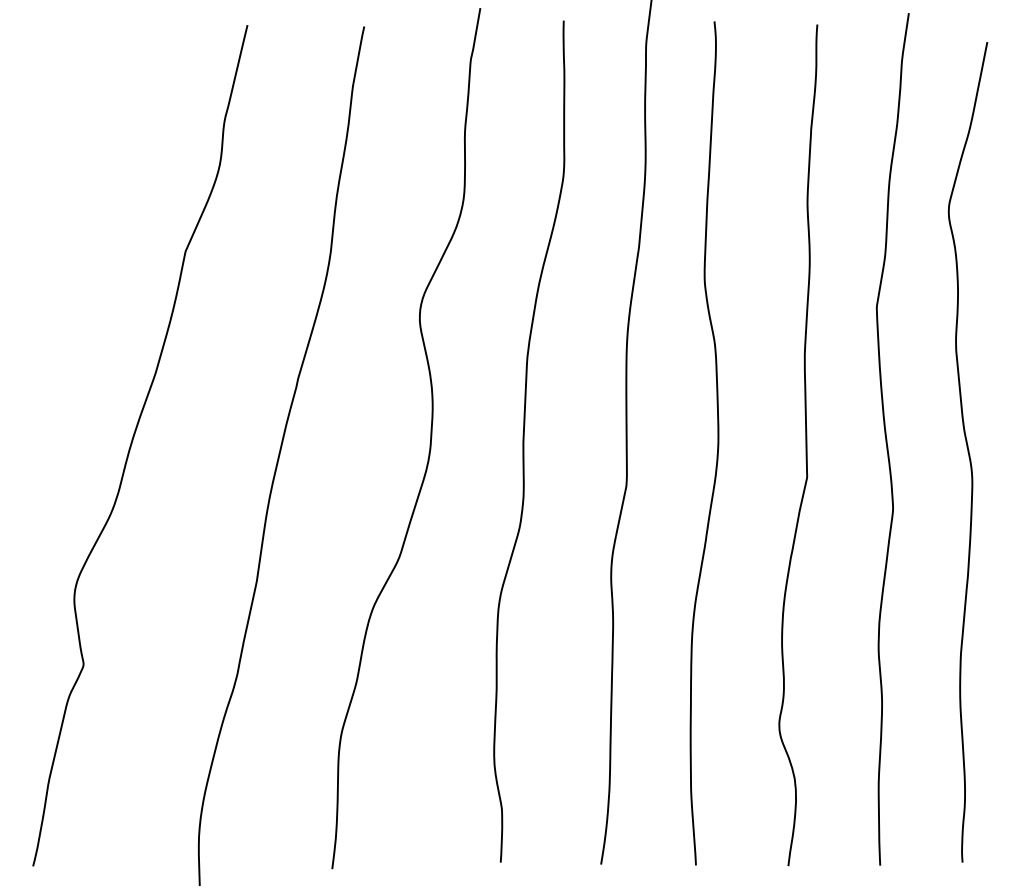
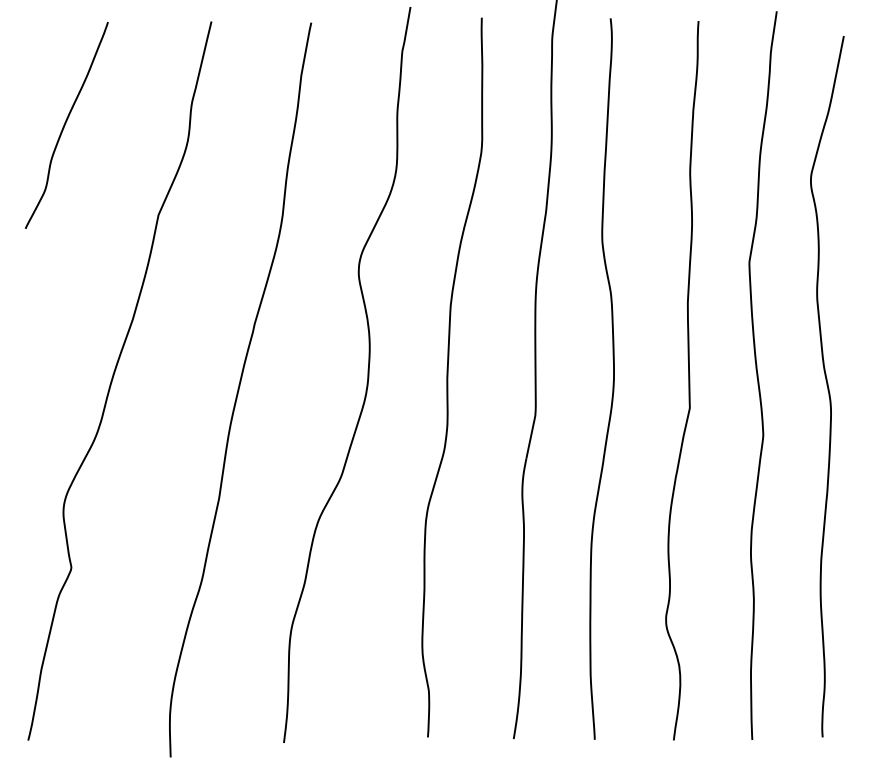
curve: (76, 146) -> (65, 125), added

